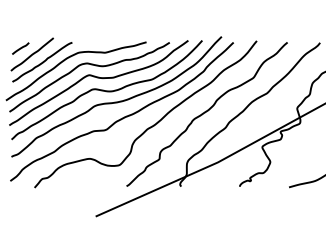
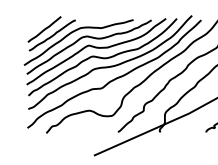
line: (20, 48) -> (35, 24), removed

